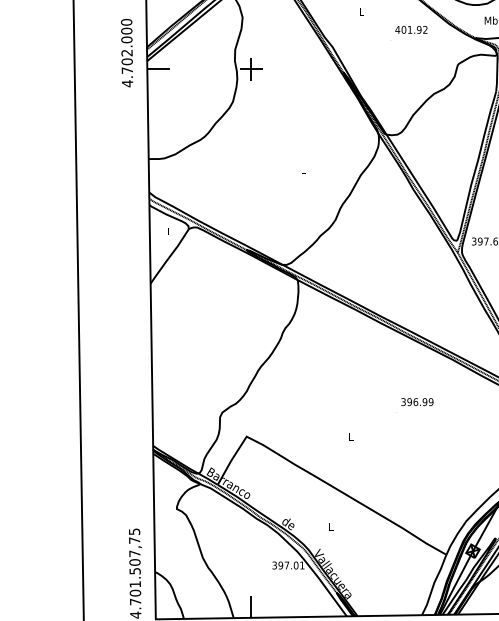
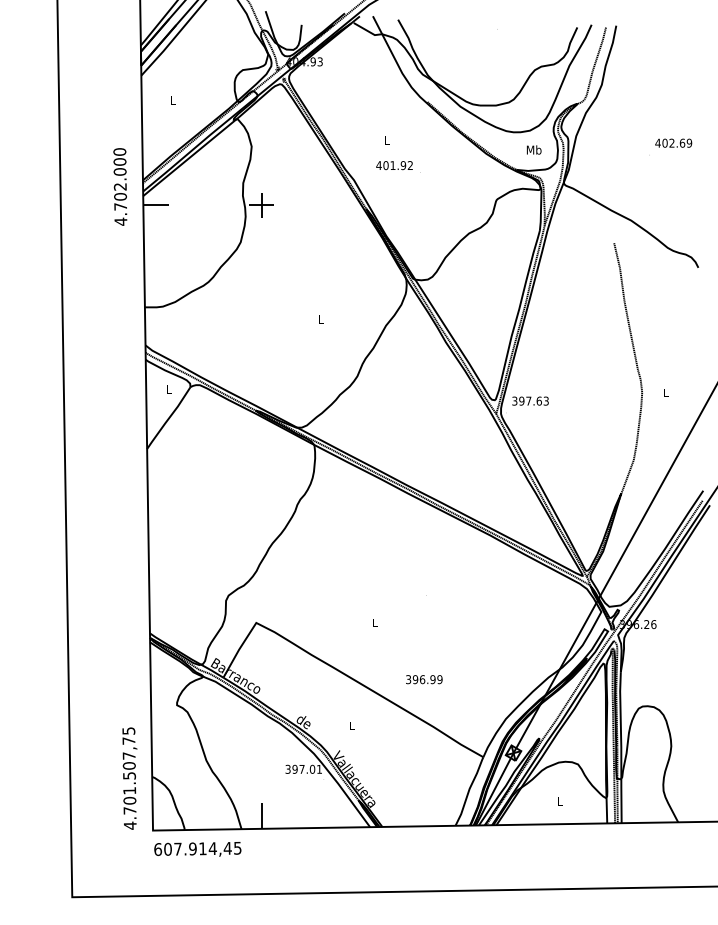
text: (411, 29) -> (394, 165), moved
text: (417, 401) -> (424, 679), moved

